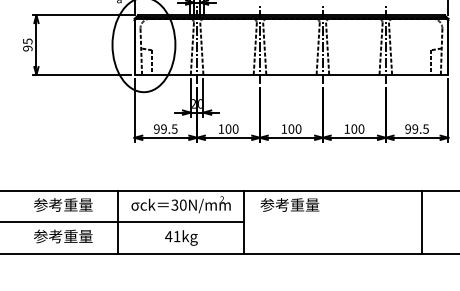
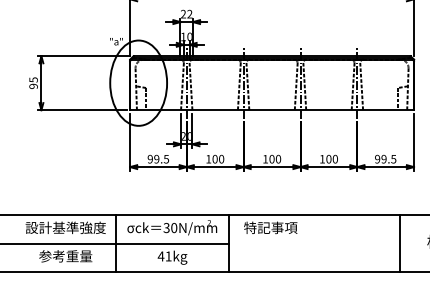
text: (63, 204) -> (65, 227), 参考重量 -> 設計基準強度
text: (289, 204) -> (270, 227), 参考重量 -> 特記事項
line: (422, 222) -> (400, 243), moved

